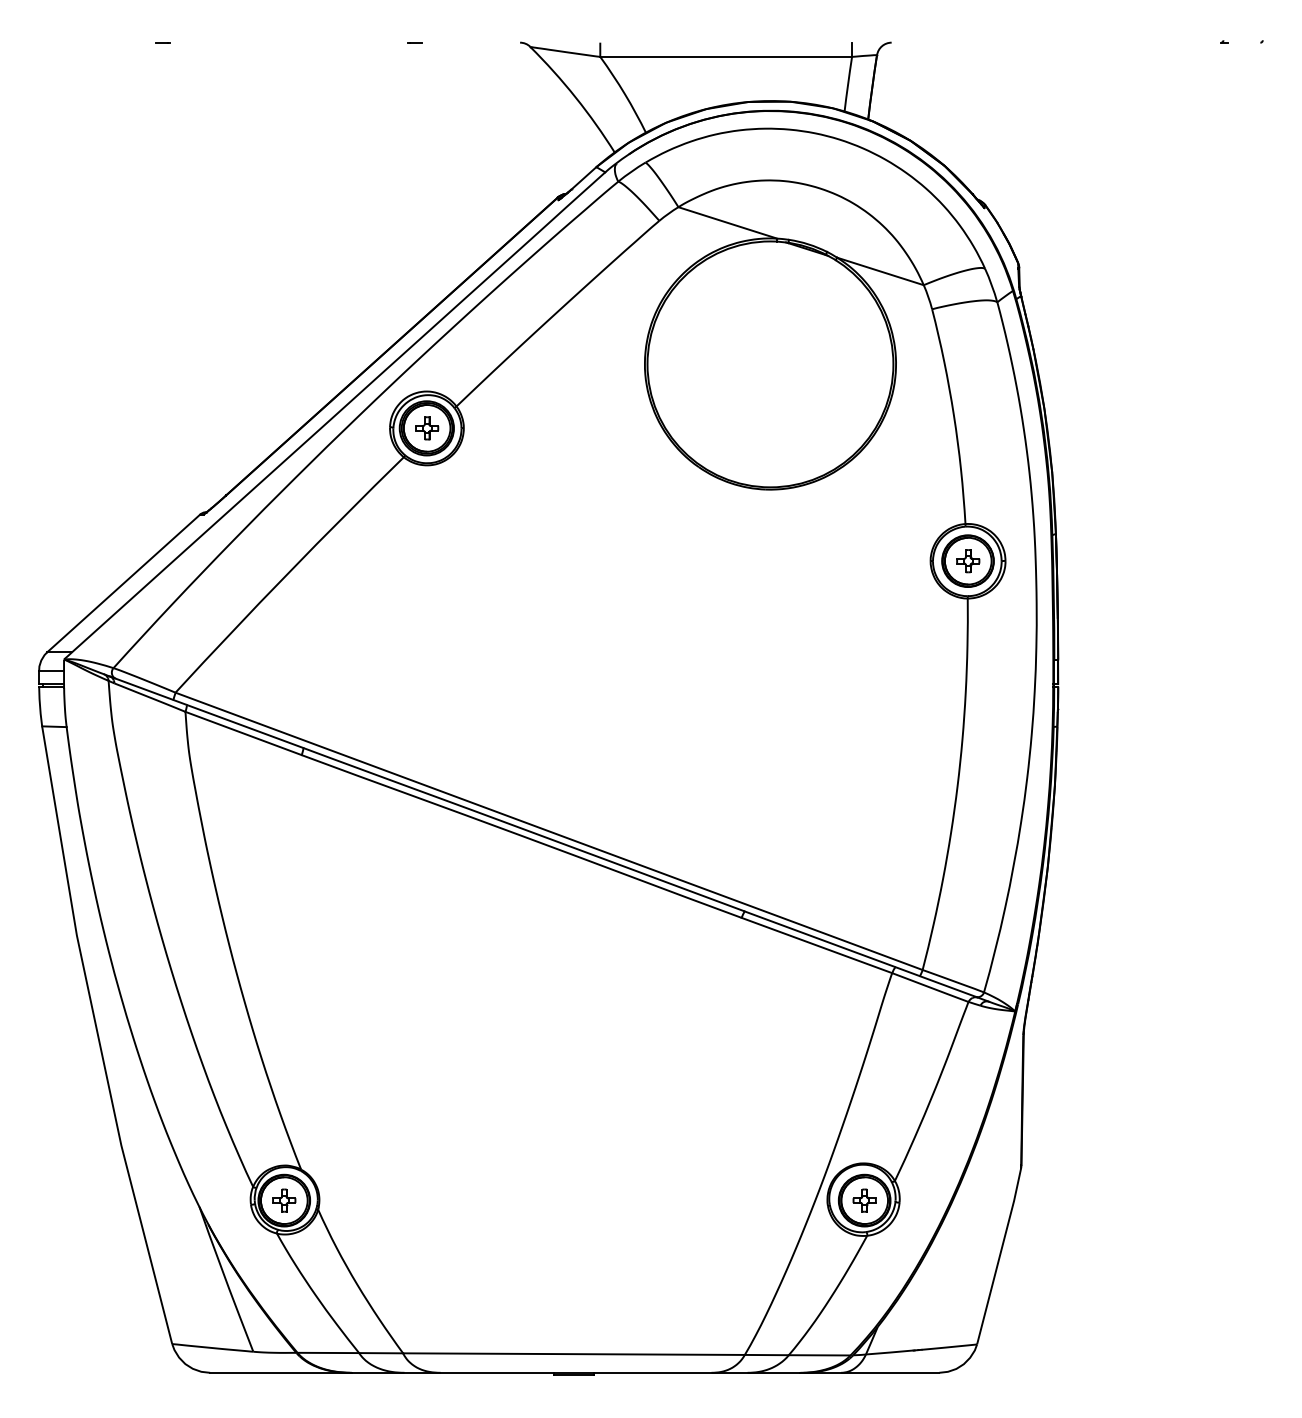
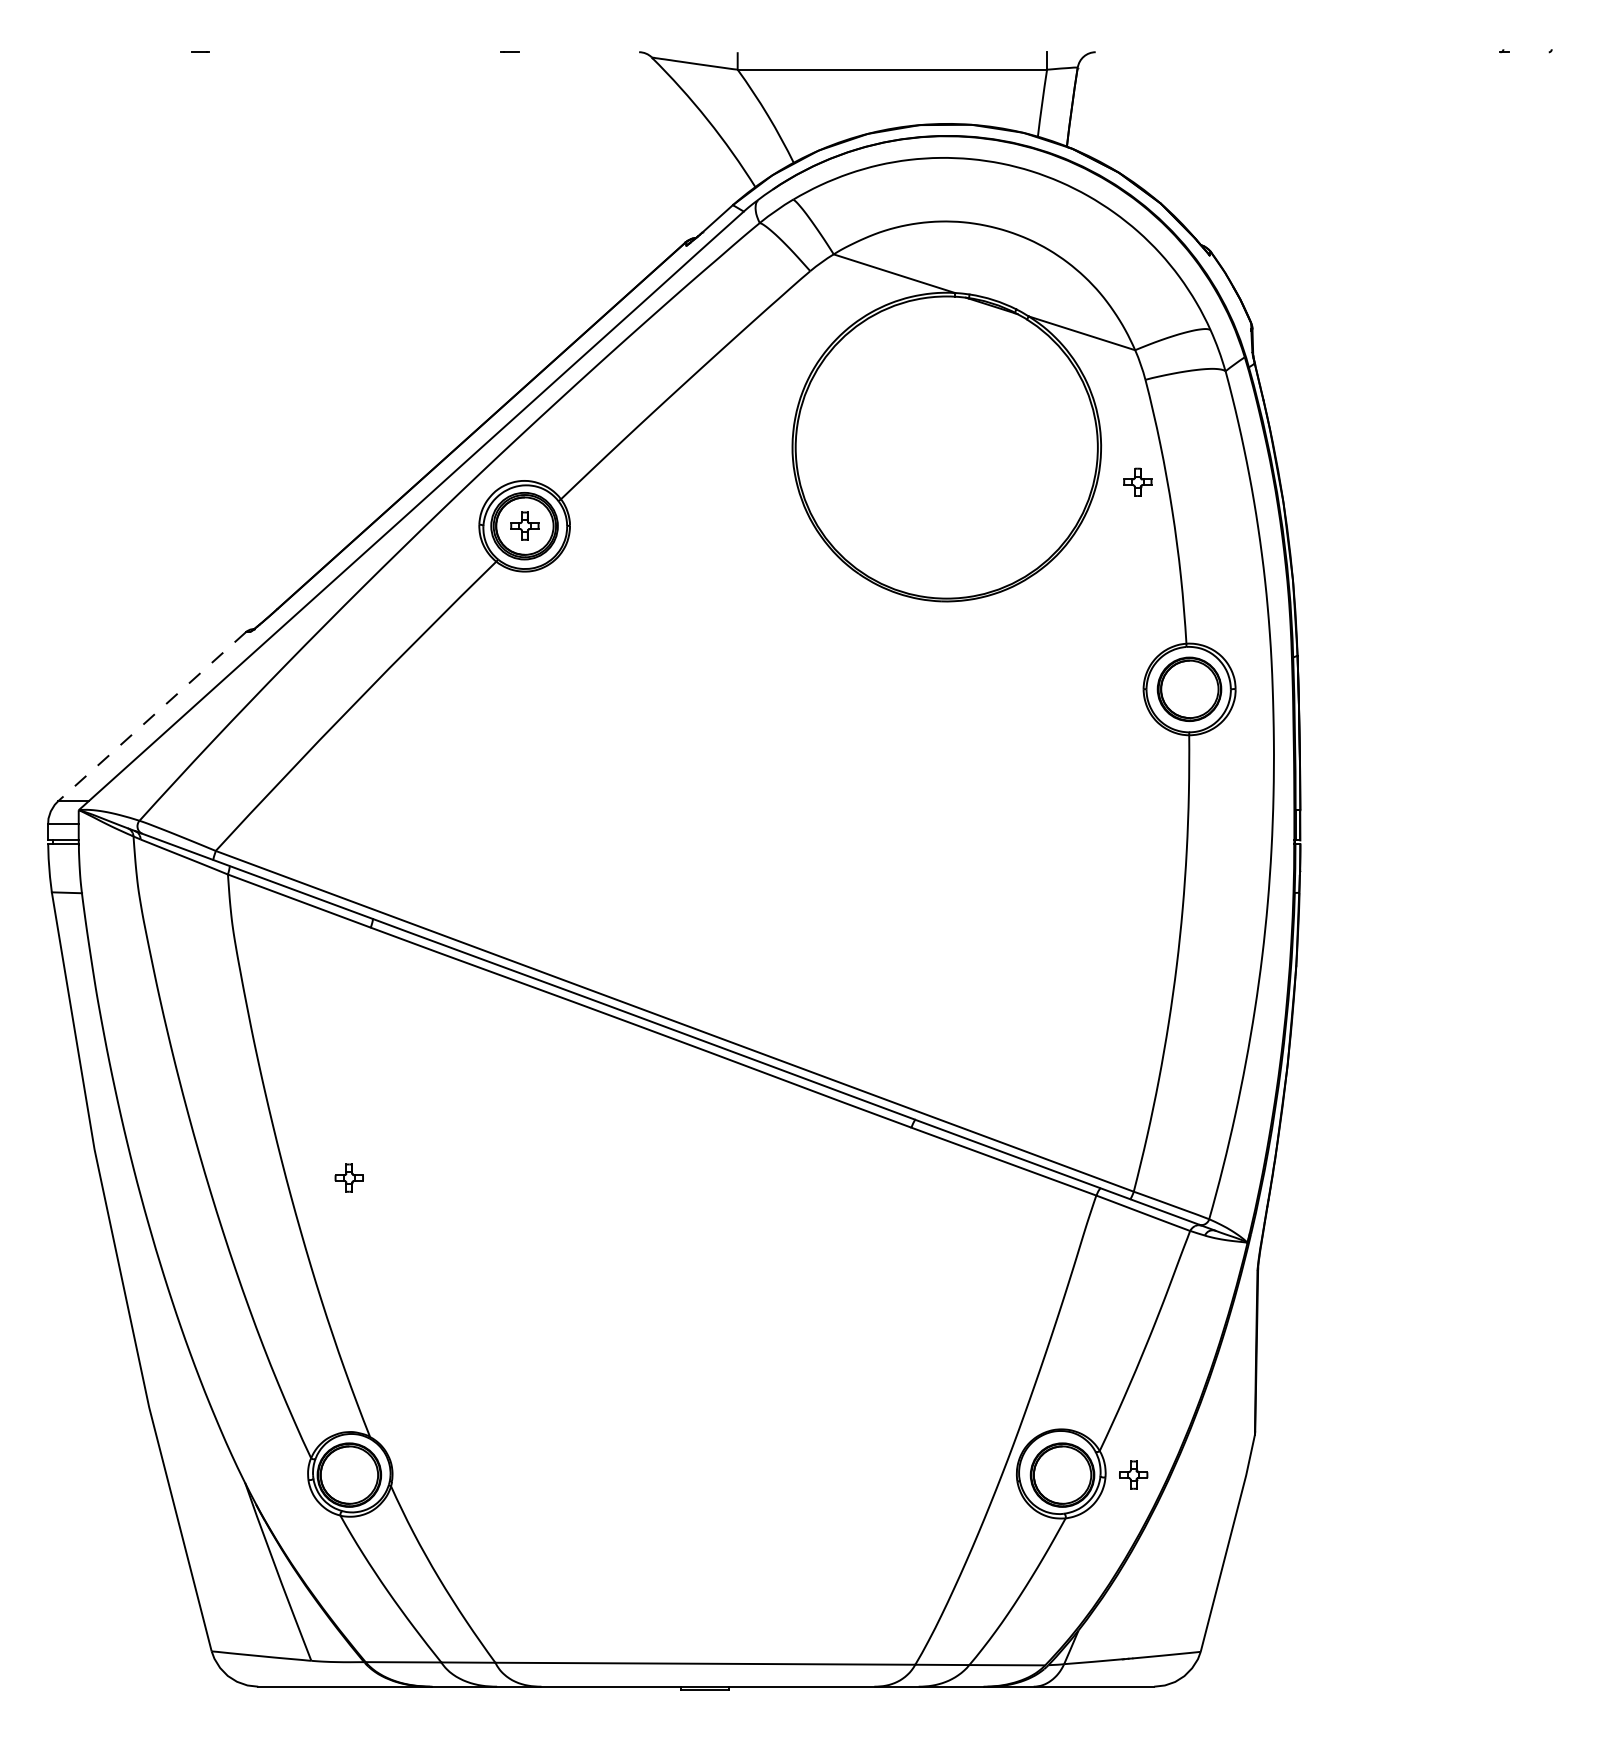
part: (967, 560) -> (1137, 481), moved
line: (123, 584) -> (151, 717), solid -> dashed
part: (283, 1200) -> (348, 1177), moved
part: (864, 1200) -> (1133, 1474), moved

